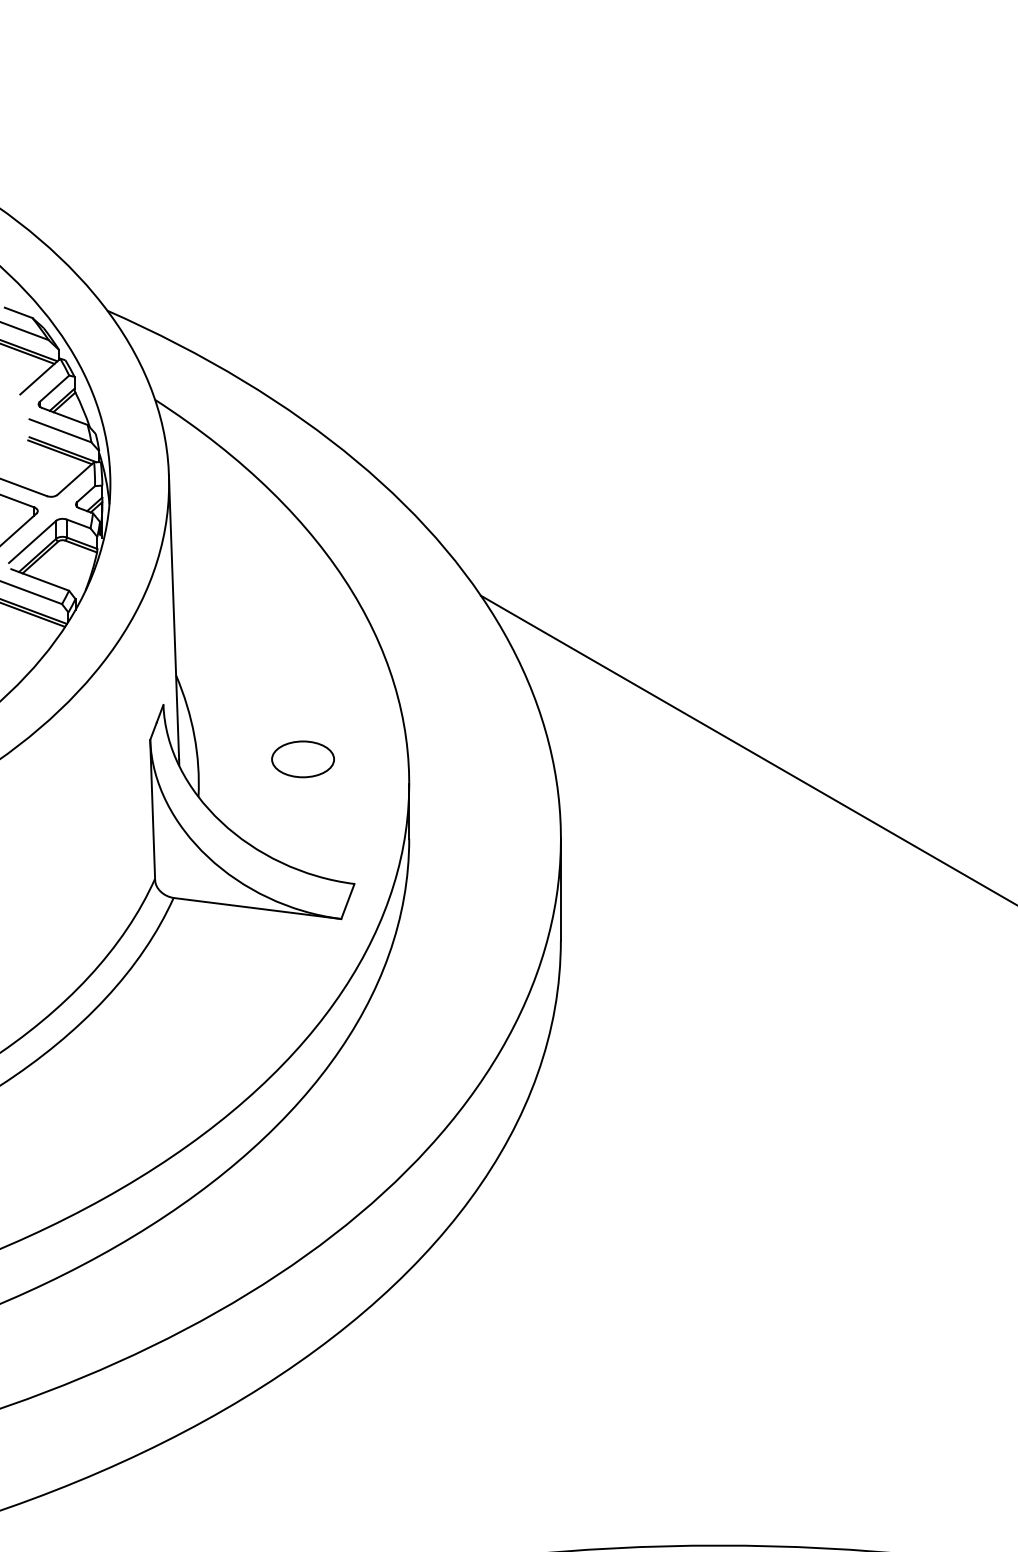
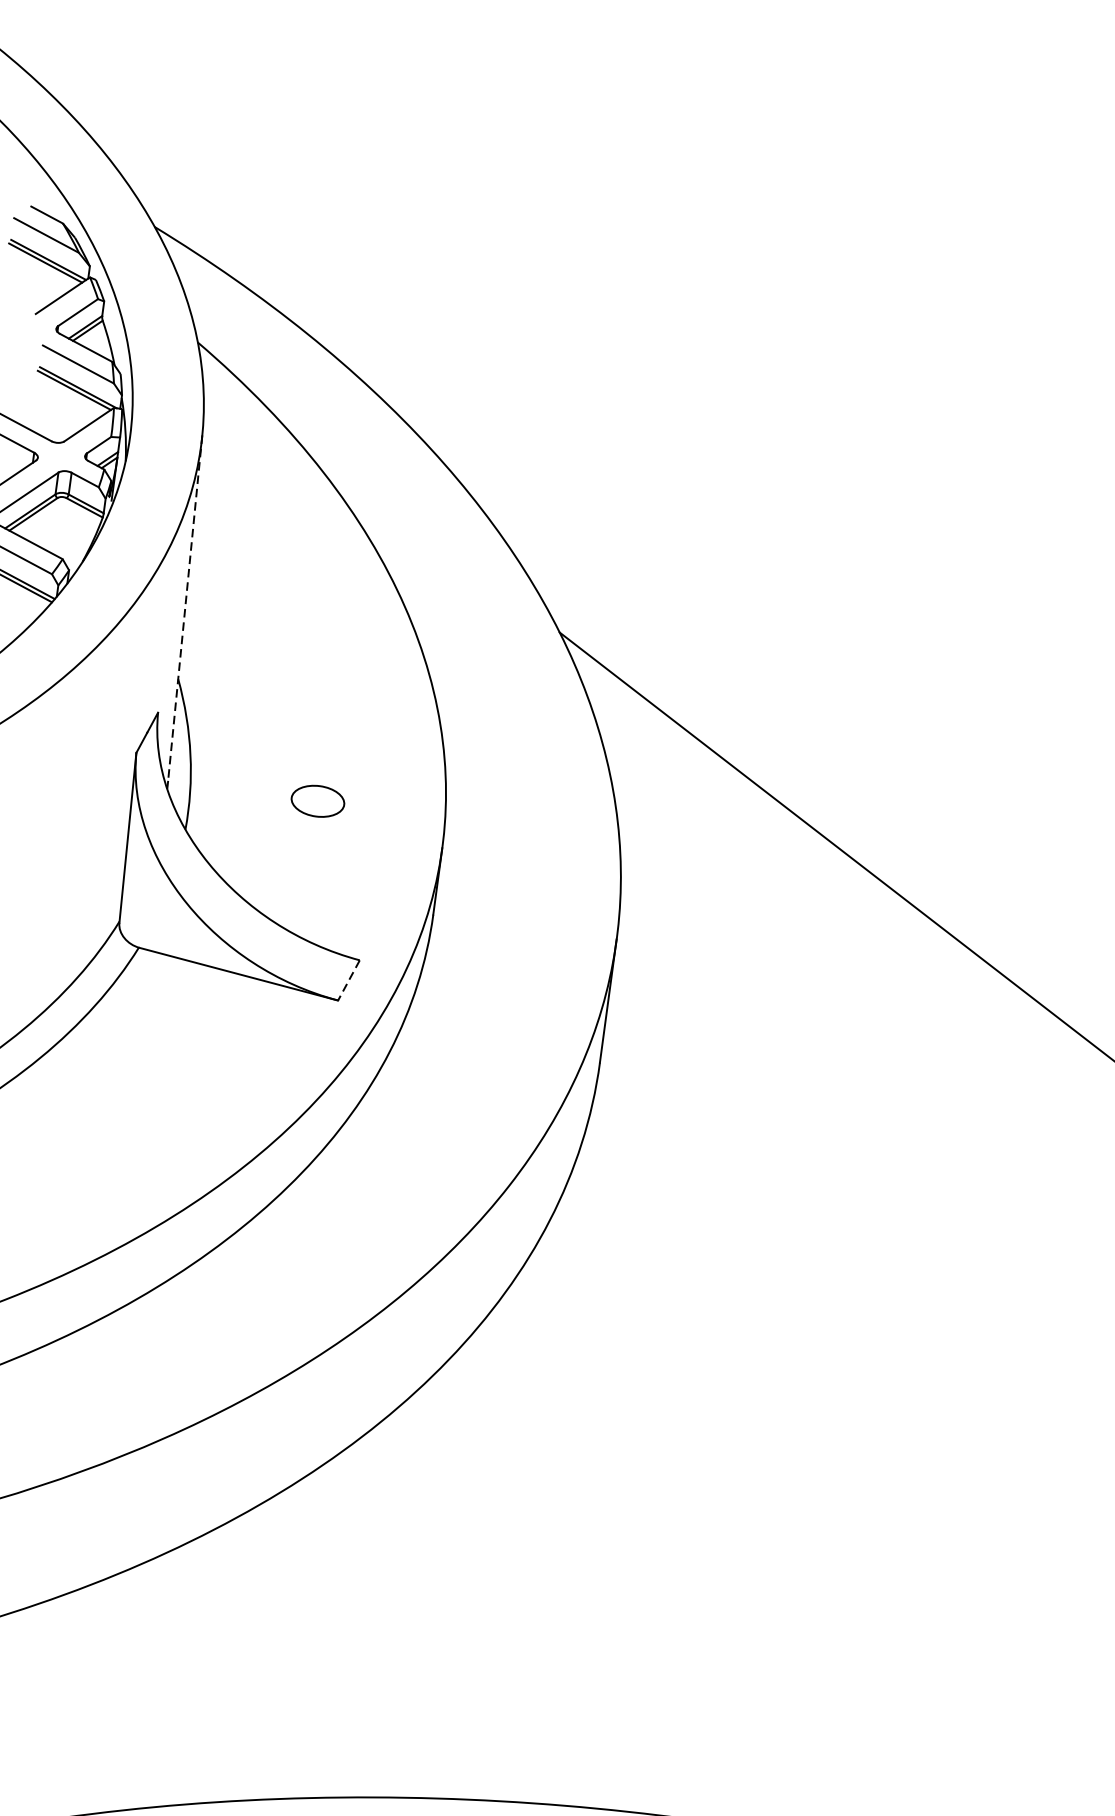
line: (174, 617) -> (185, 608), solid -> dashed
part: (302, 759) -> (317, 801), size x0.7
line: (347, 901) -> (348, 980), solid -> dashed

